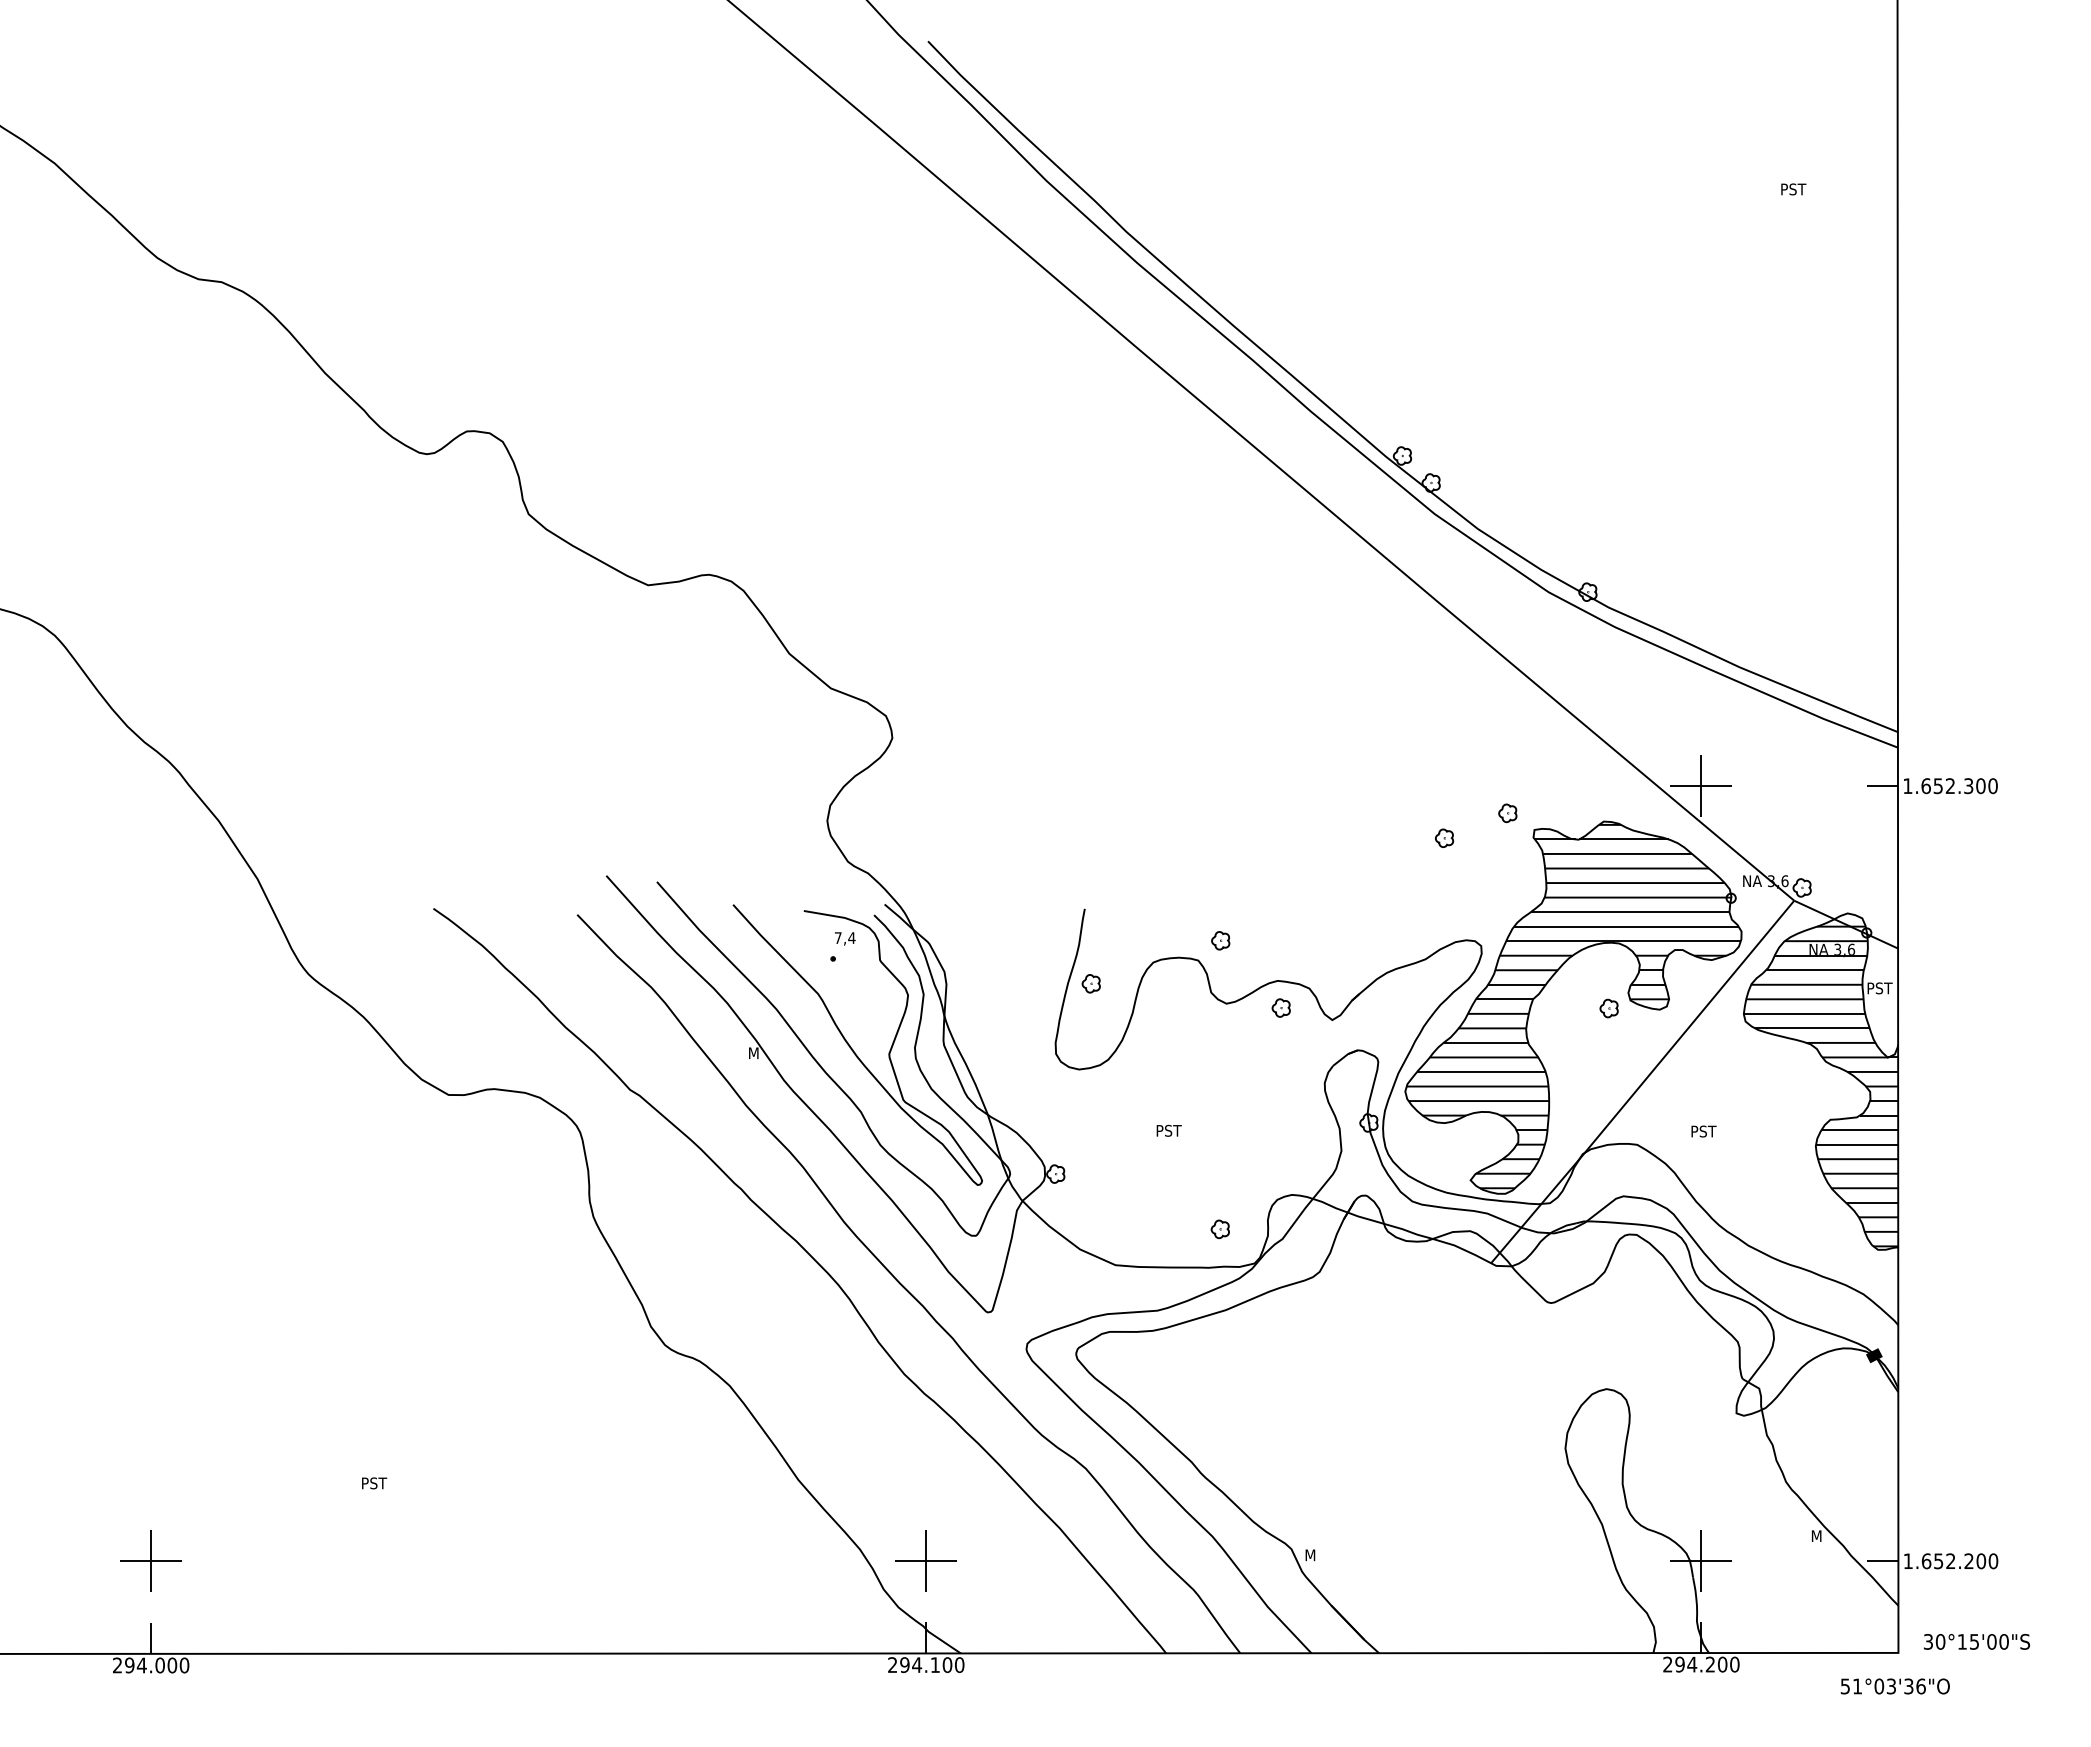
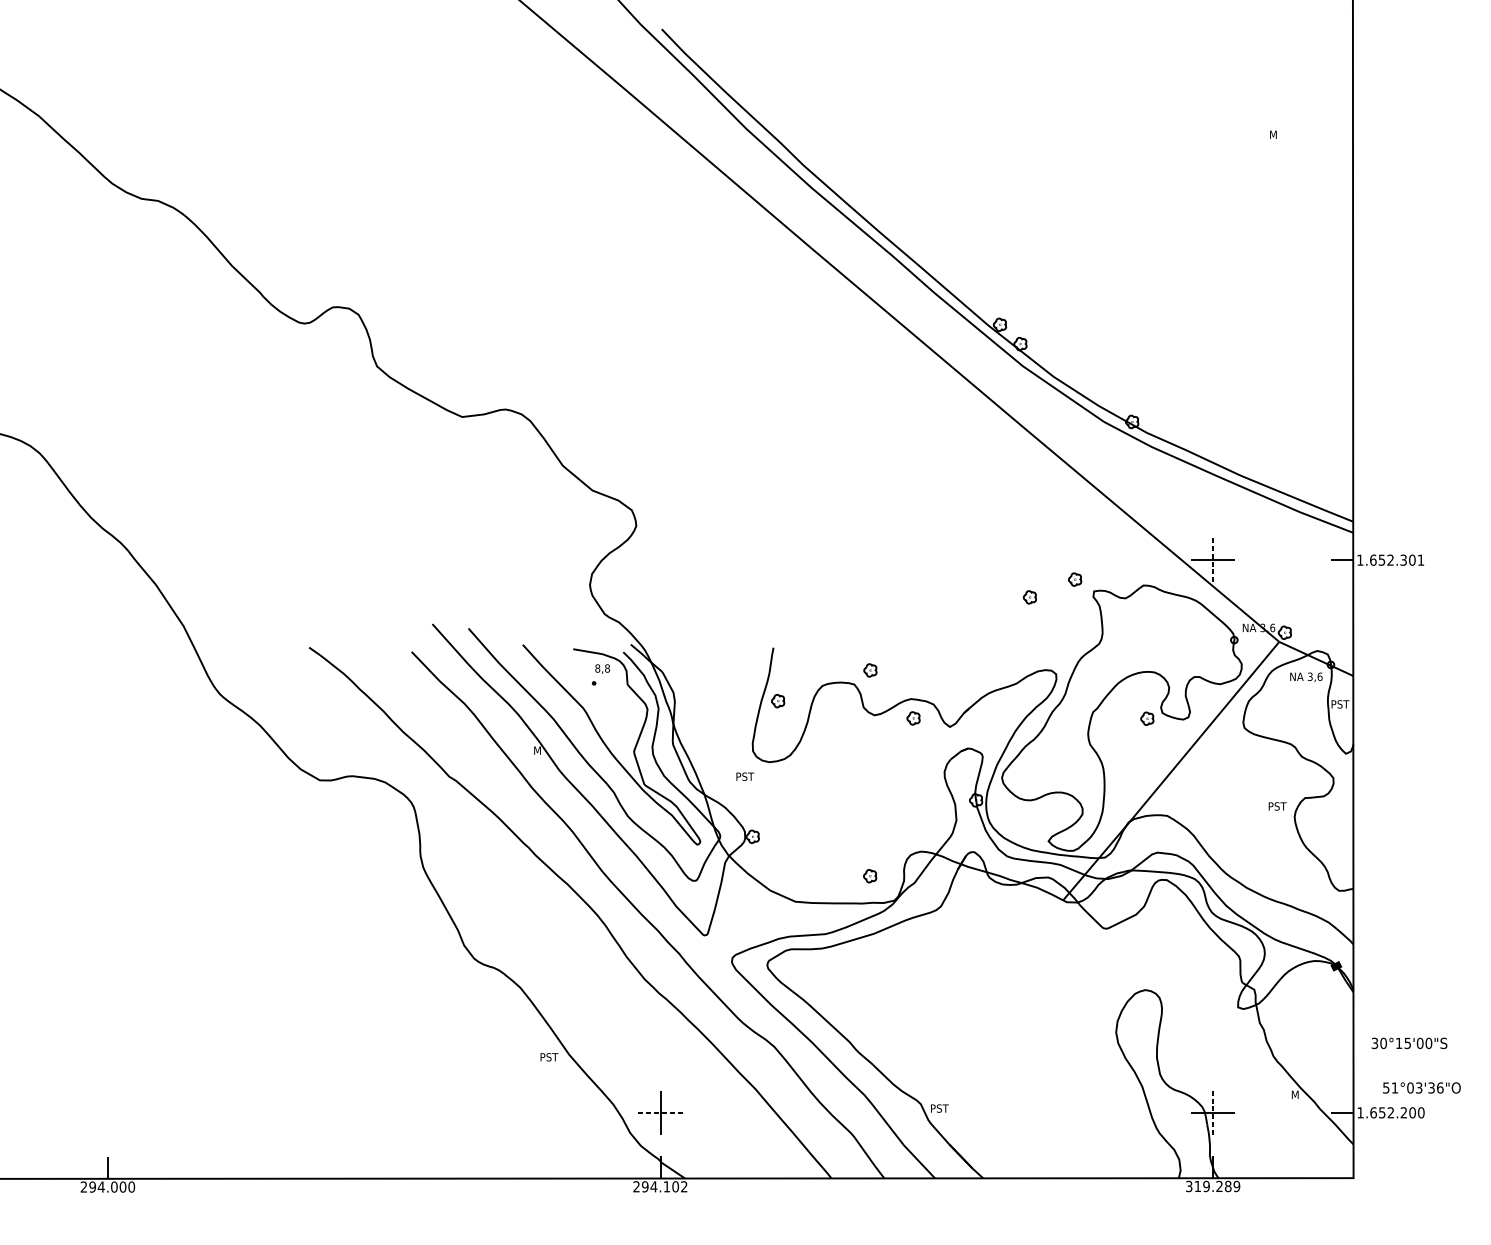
text: (1794, 189) -> (1279, 134), PST -> M
line: (1701, 786) -> (1213, 560), solid -> dashed
text: (1992, 786) -> (1420, 560), 1.652.300 -> 1.652.301
text: (844, 938) -> (602, 668), 7,4 -> 8,8
hatch: (1573, 1006) -> (1121, 717), removed
hatch: (1820, 1086) -> (1297, 774), removed
text: (1168, 1130) -> (744, 776), moved
text: (1703, 1131) -> (1277, 806), moved
text: (374, 1483) -> (549, 1057), moved
text: (1318, 1555) -> (940, 1108), M -> PST
part: (150, 1560) -> (107, 1112), removed
line: (925, 1561) -> (659, 1112), solid -> dashed
line: (1701, 1561) -> (1213, 1112), solid -> dashed
text: (1976, 1641) -> (1409, 1043), moved
text: (1701, 1664) -> (1213, 1186), 294.200 -> 319.289
text: (959, 1665) -> (684, 1187), 294.100 -> 294.102
text: (1894, 1686) -> (1421, 1088), moved

